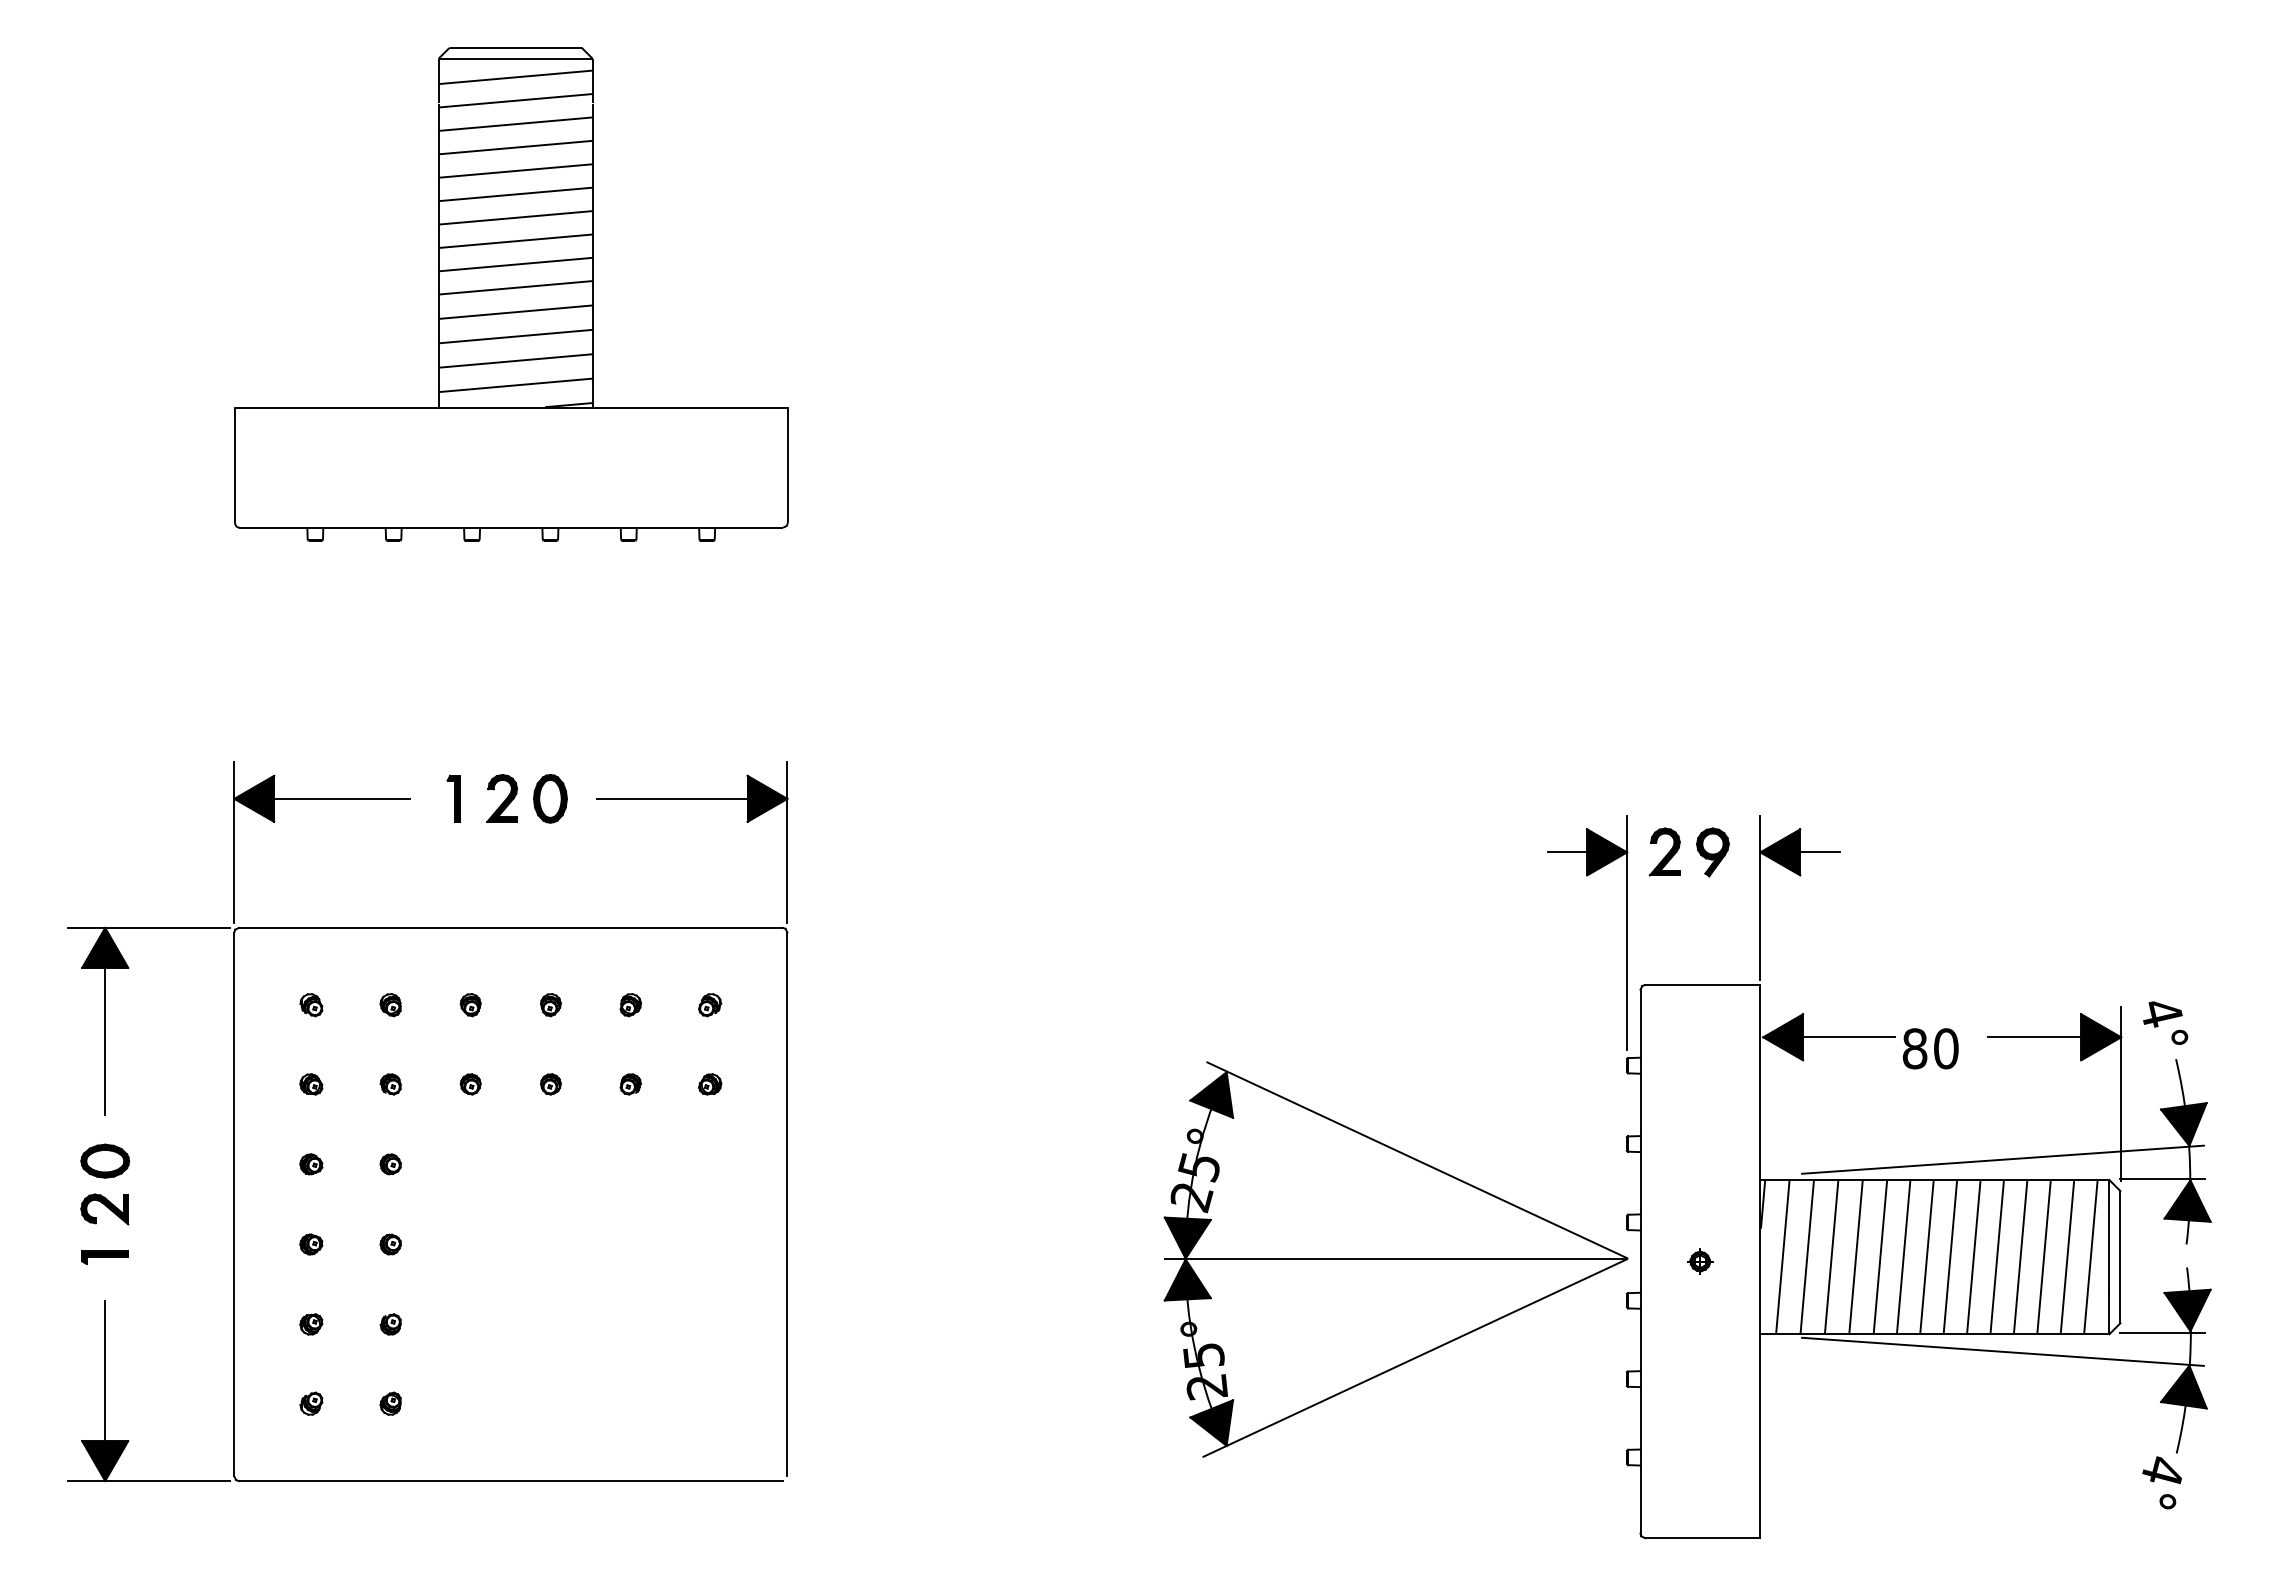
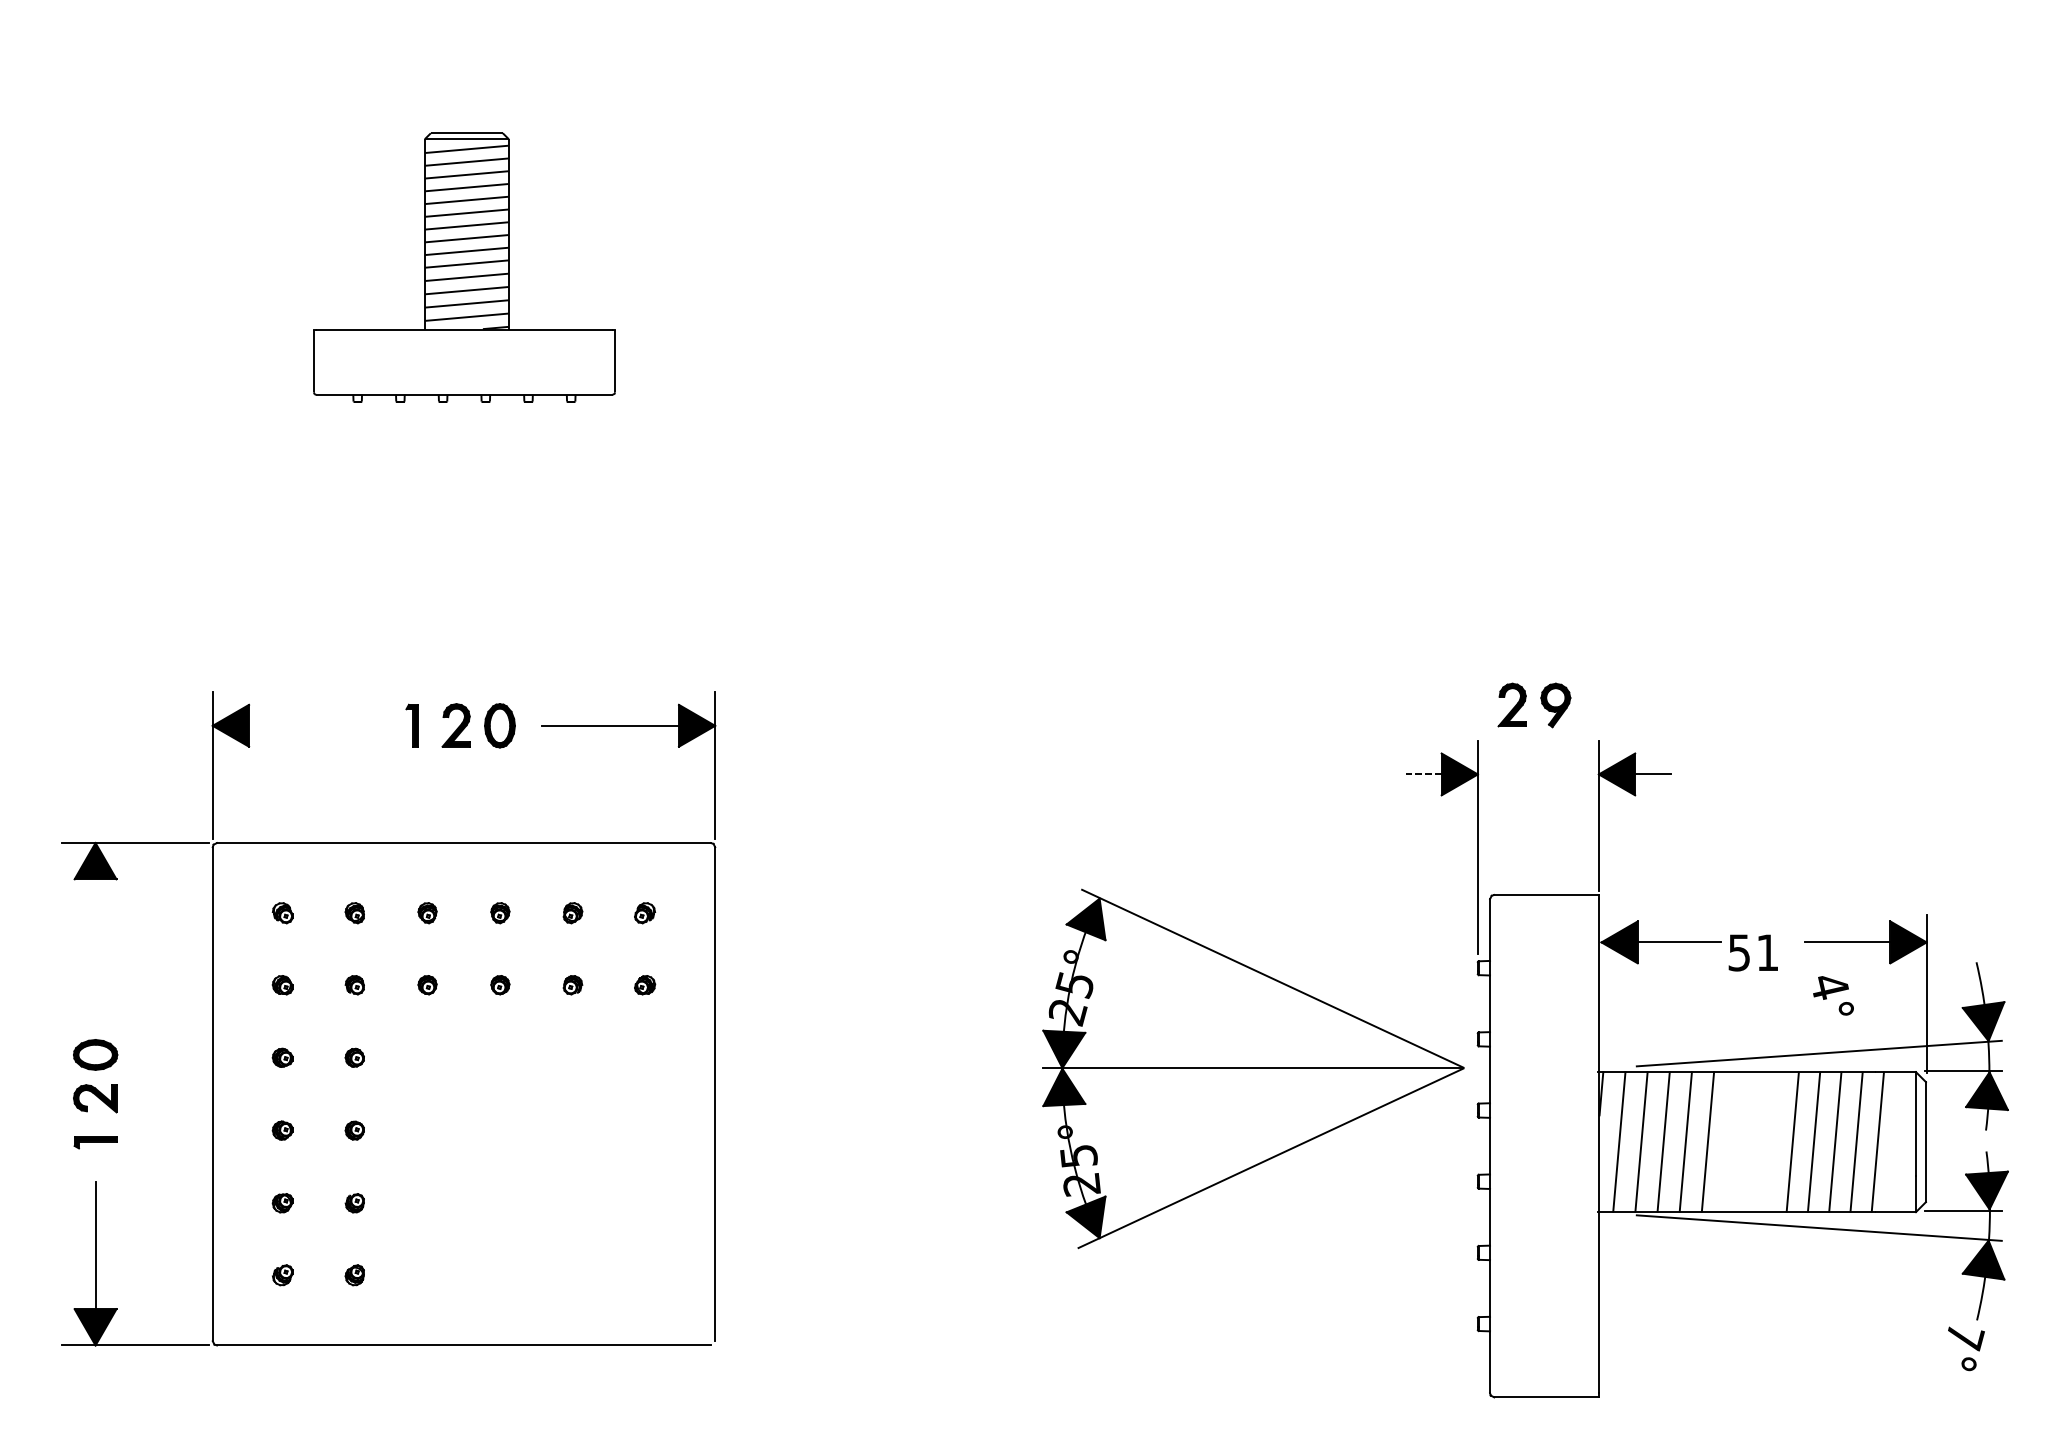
part: (511, 294) -> (464, 267), size x0.6
line: (342, 798) -> (311, 725), removed
part: (1697, 851) -> (1541, 704), moved
line: (1567, 852) -> (1423, 774), solid -> dashed
text: (2165, 1022) -> (1833, 995), moved
line: (105, 1040) -> (95, 945), removed
text: (1930, 1048) -> (1753, 952), 80 -> 51
line: (1903, 1256) -> (1728, 1141), removed
line: (1926, 1256) -> (1749, 1141), removed
line: (1950, 1256) -> (1771, 1141), removed
line: (2090, 1256) -> (1898, 1141), removed
part: (1395, 1259) -> (1252, 1068), moved
part: (1700, 1261) -> (1544, 1146), removed
text: (2163, 1471) -> (1965, 1336), 4° -> 7°

